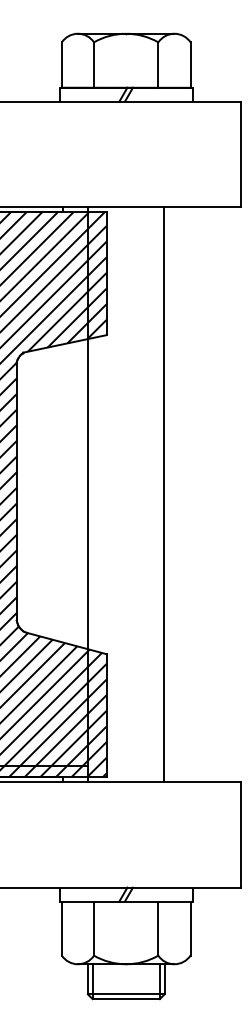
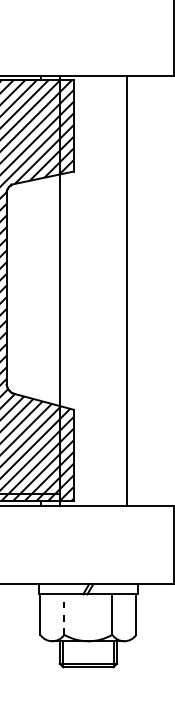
line: (164, 494) -> (127, 290), moved
line: (93, 928) -> (63, 614), solid -> dashed

